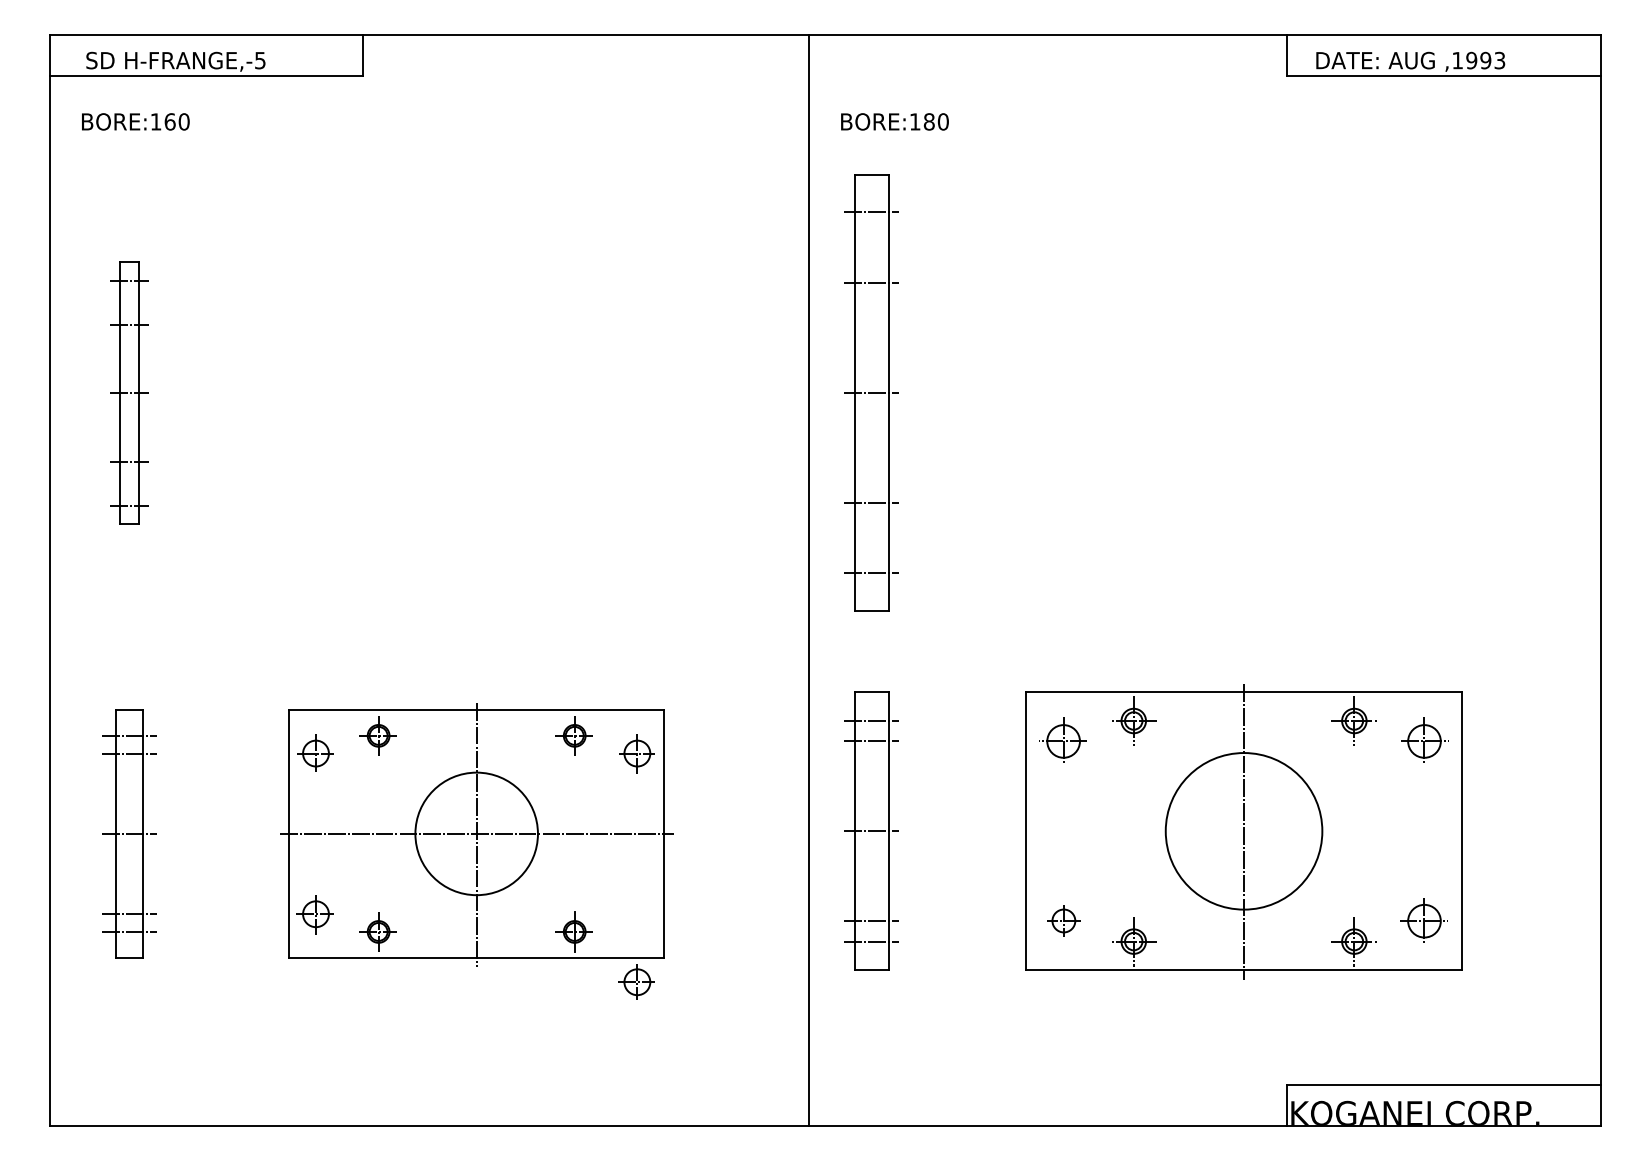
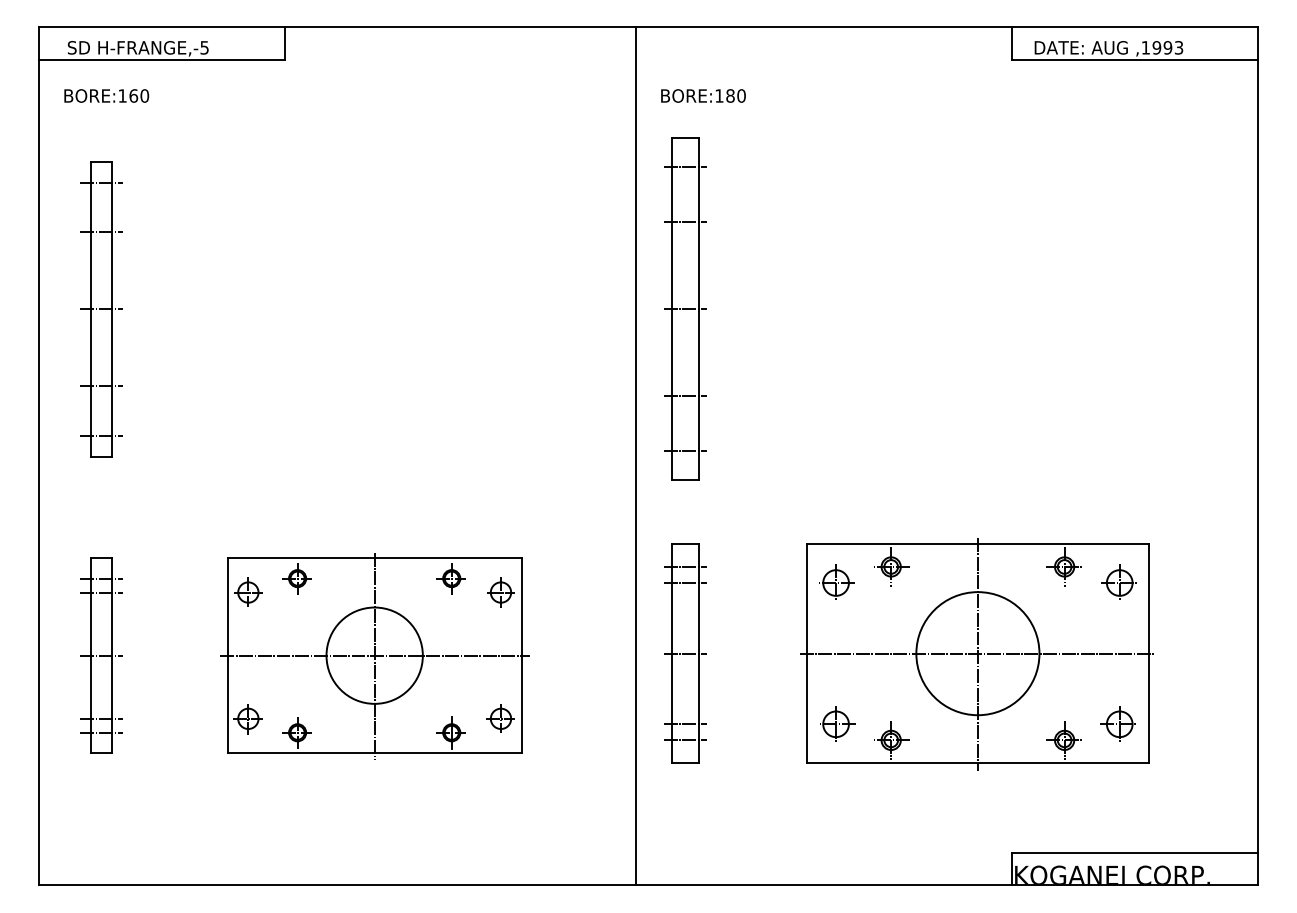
part: (129, 393) -> (101, 309), size x1.43
line: (1243, 831) -> (977, 653), added
part: (1064, 920) -> (836, 723), size x1.43
part: (636, 981) -> (500, 718), moved

